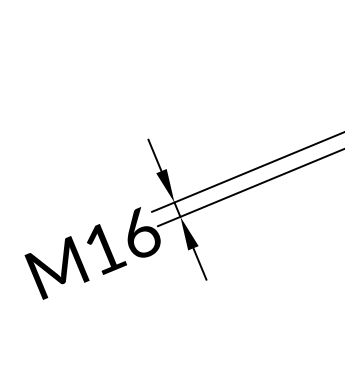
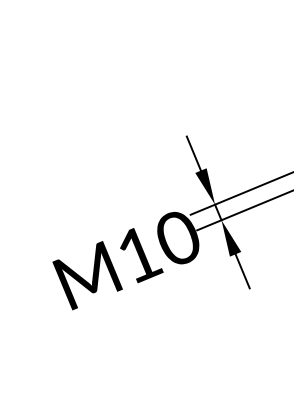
text: (140, 232) -> (178, 237), M16 -> M10

